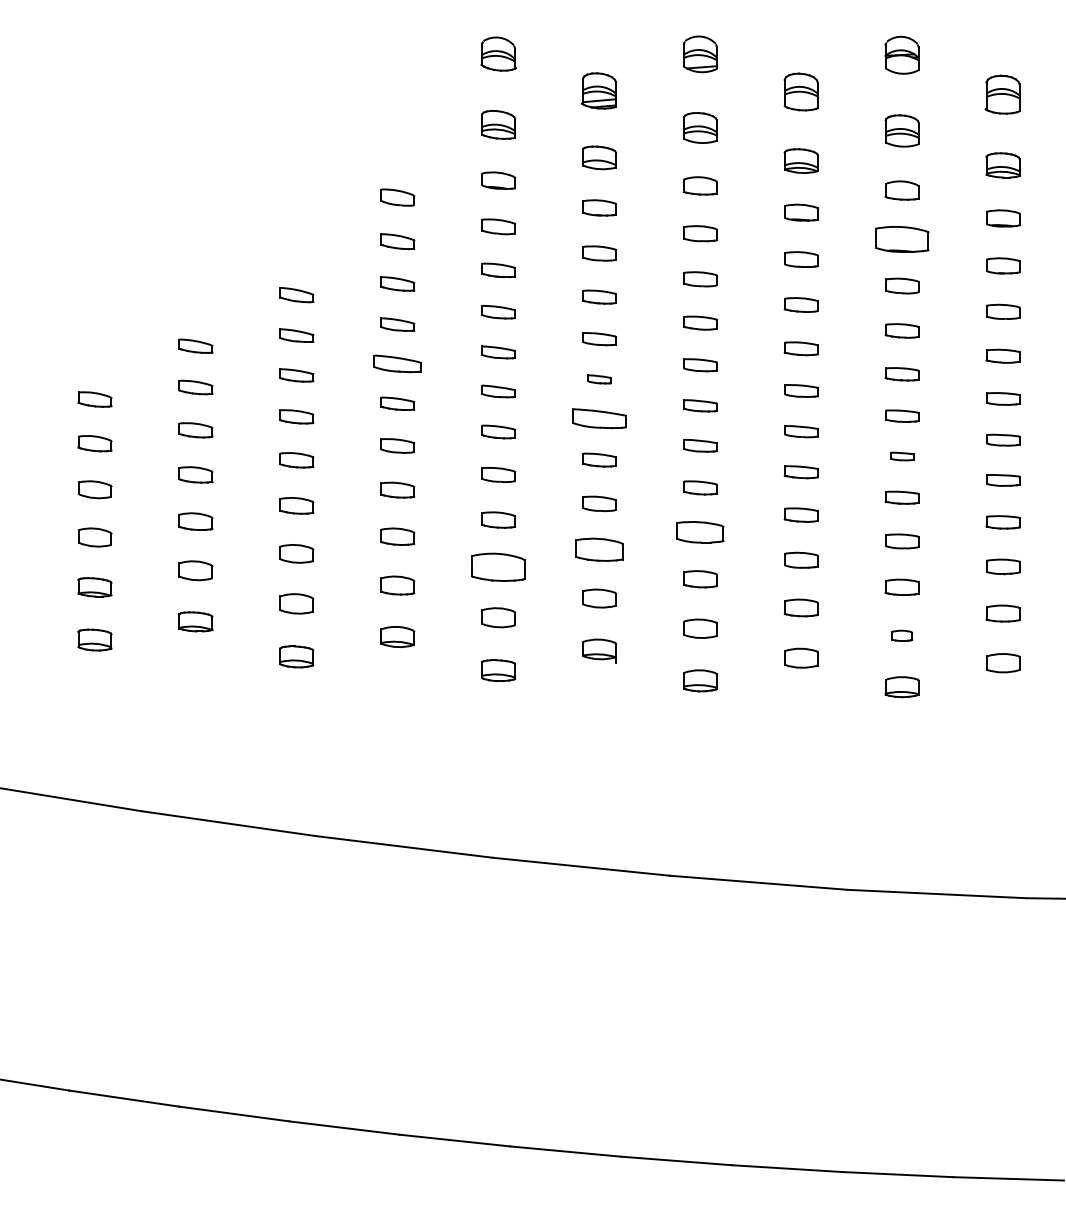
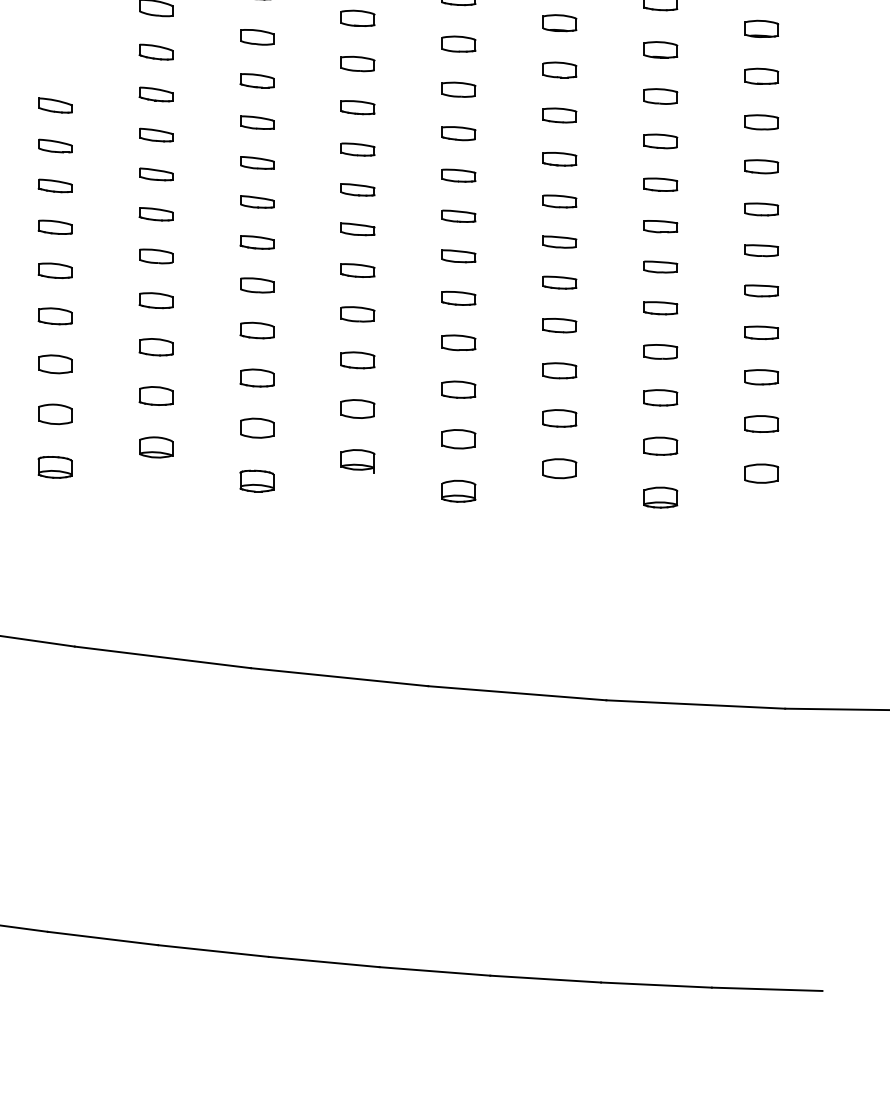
part: (902, 239) -> (661, 49), size x0.62
part: (397, 363) -> (156, 173), size x0.71
part: (599, 379) -> (358, 189), size x1.43
part: (599, 418) -> (358, 228), size x0.62
part: (902, 456) -> (661, 266), size x1.43
part: (700, 532) -> (459, 342), size x0.71
part: (599, 549) -> (358, 359), size x0.71
part: (498, 567) -> (257, 377), size x0.62
part: (901, 635) -> (660, 445), size x1.67

